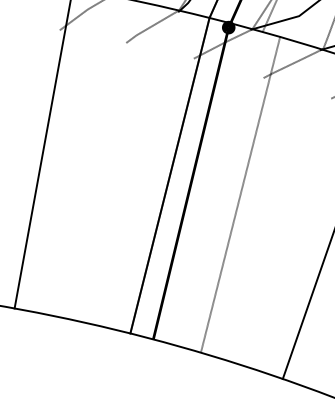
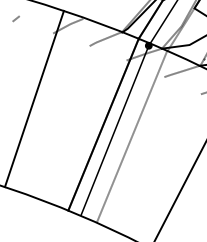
line: (239, 193) -> (131, 136), moved

